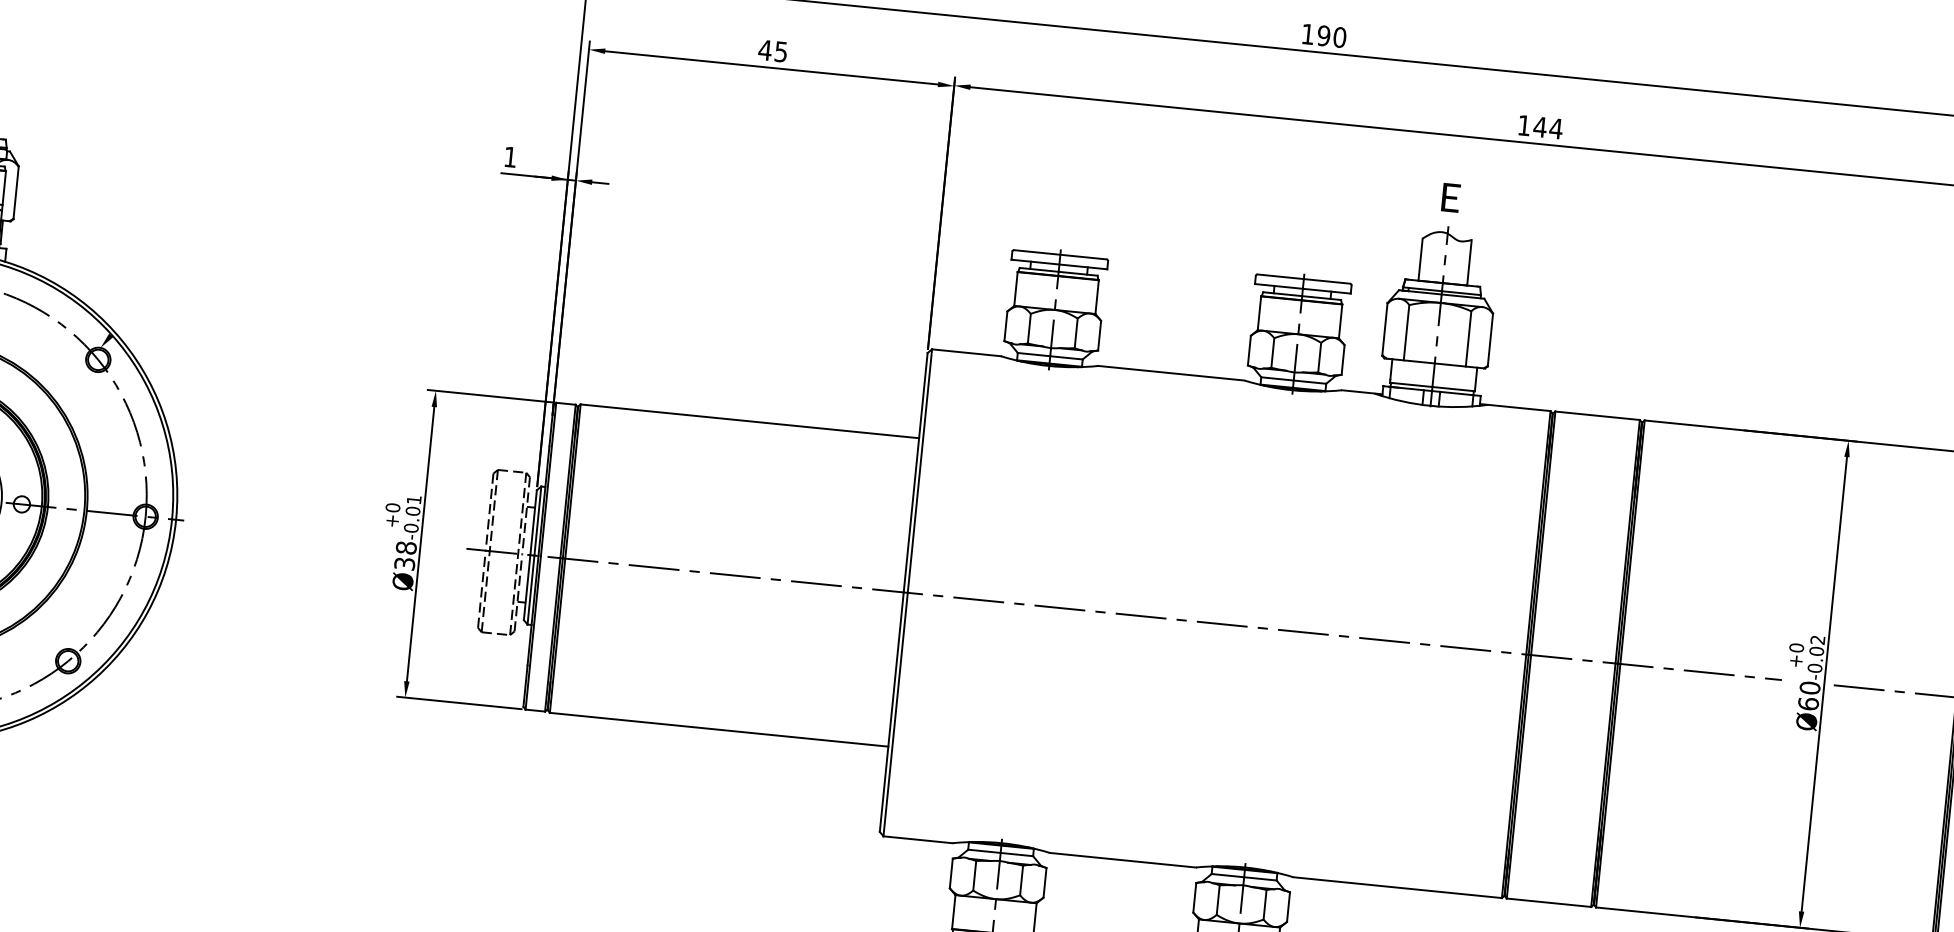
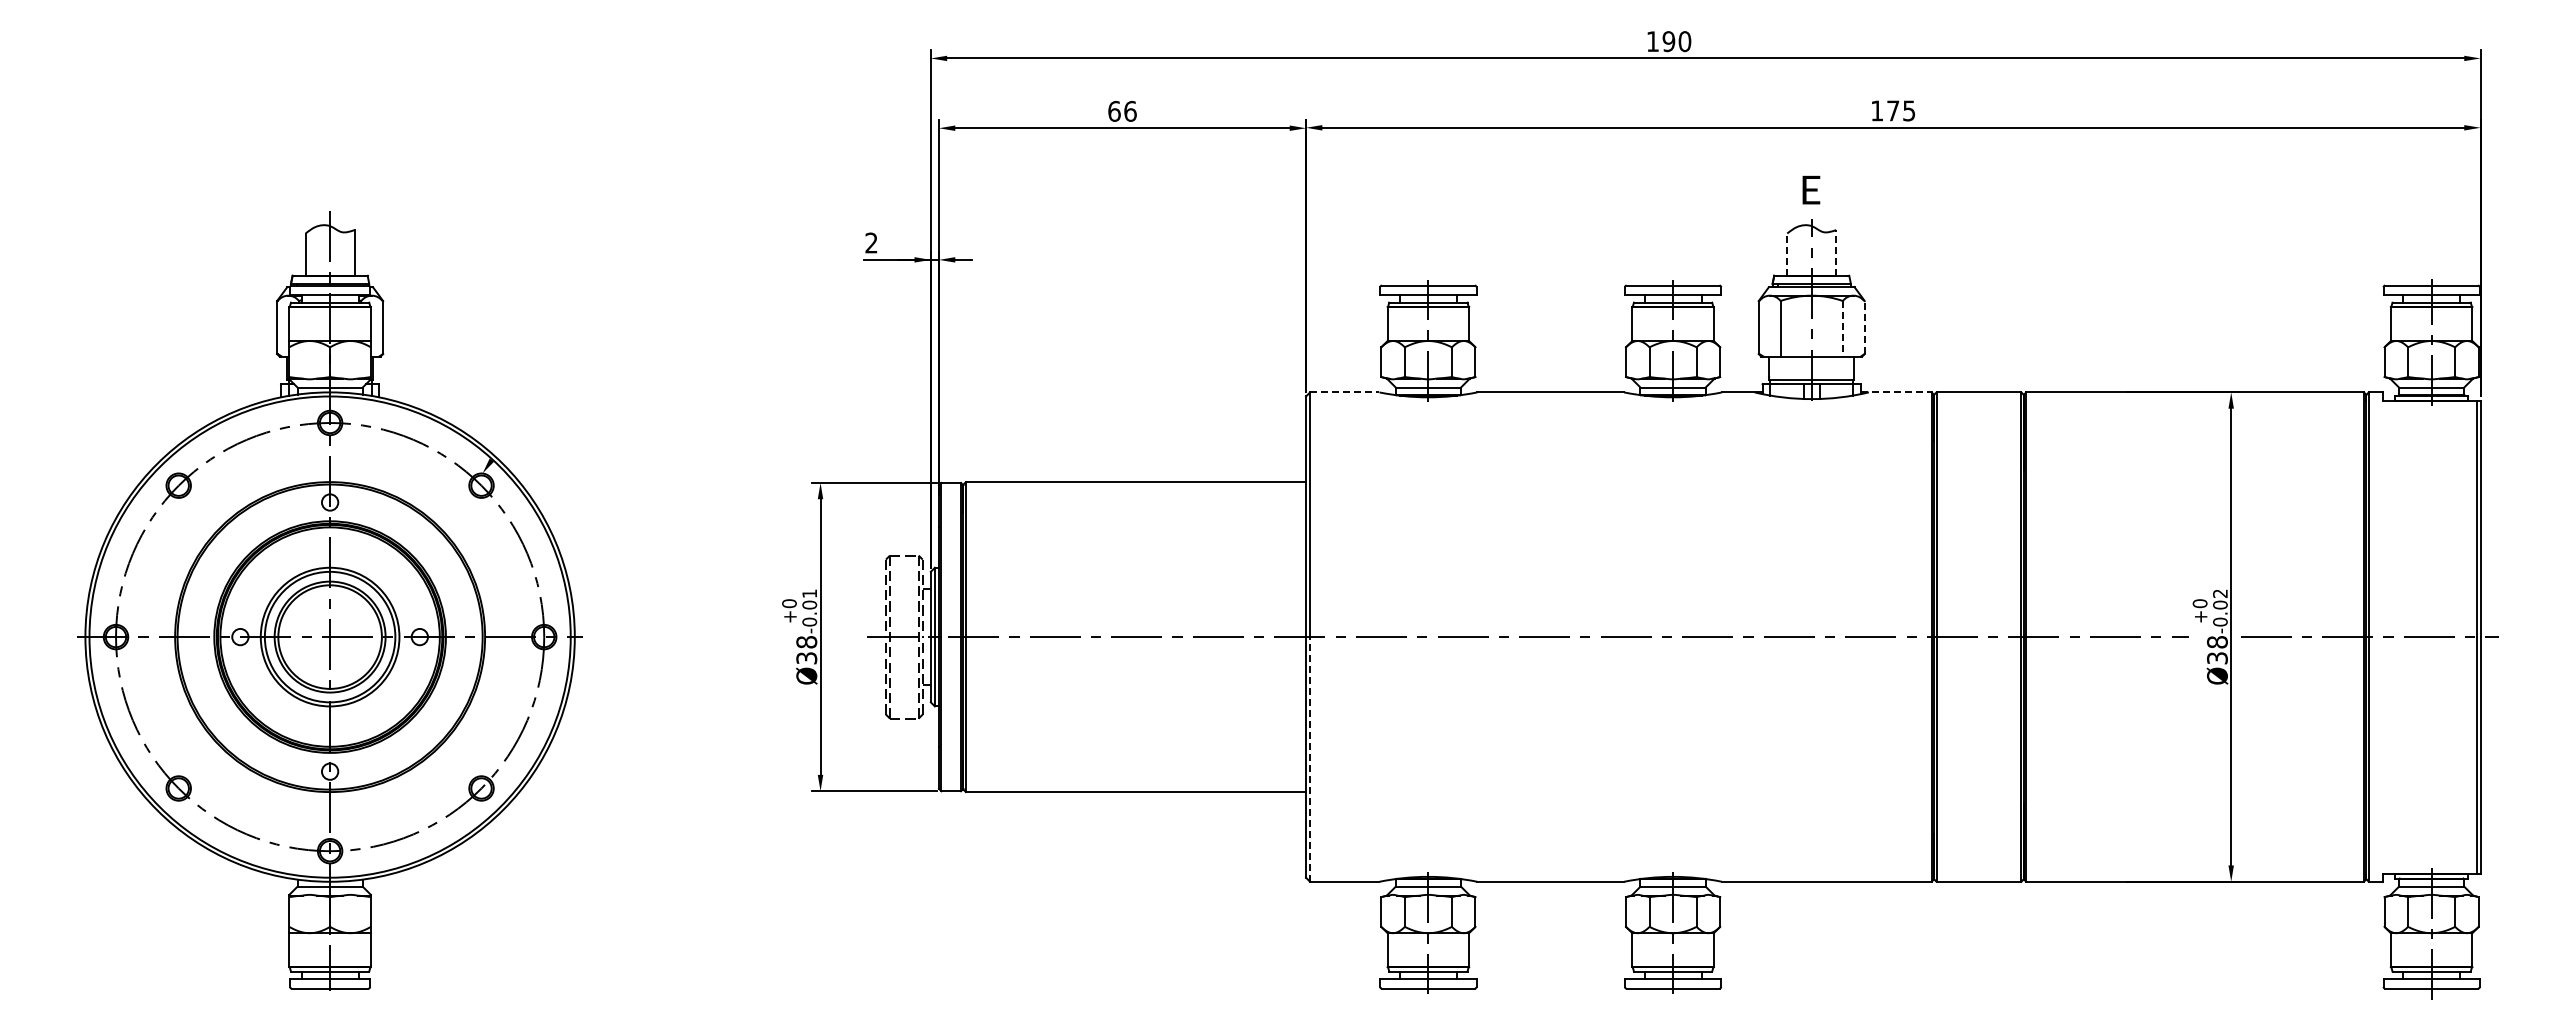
text: (772, 51) -> (1121, 111), 45 -> 66
text: (1547, 127) -> (1900, 110), 144 -> 175
text: (510, 156) -> (871, 242), 1 -> 2
line: (1420, 259) -> (1787, 254), solid -> dashed
line: (1469, 262) -> (1836, 252), solid -> dashed
line: (1468, 338) -> (1842, 328), solid -> dashed
line: (1490, 339) -> (1864, 327), solid -> dashed
line: (966, 352) -> (1344, 392), solid -> dashed
line: (1515, 407) -> (1896, 392), solid -> dashed
text: (1809, 696) -> (2217, 650), Ø60 -> Ø38
line: (896, 713) -> (1310, 758), solid -> dashed

